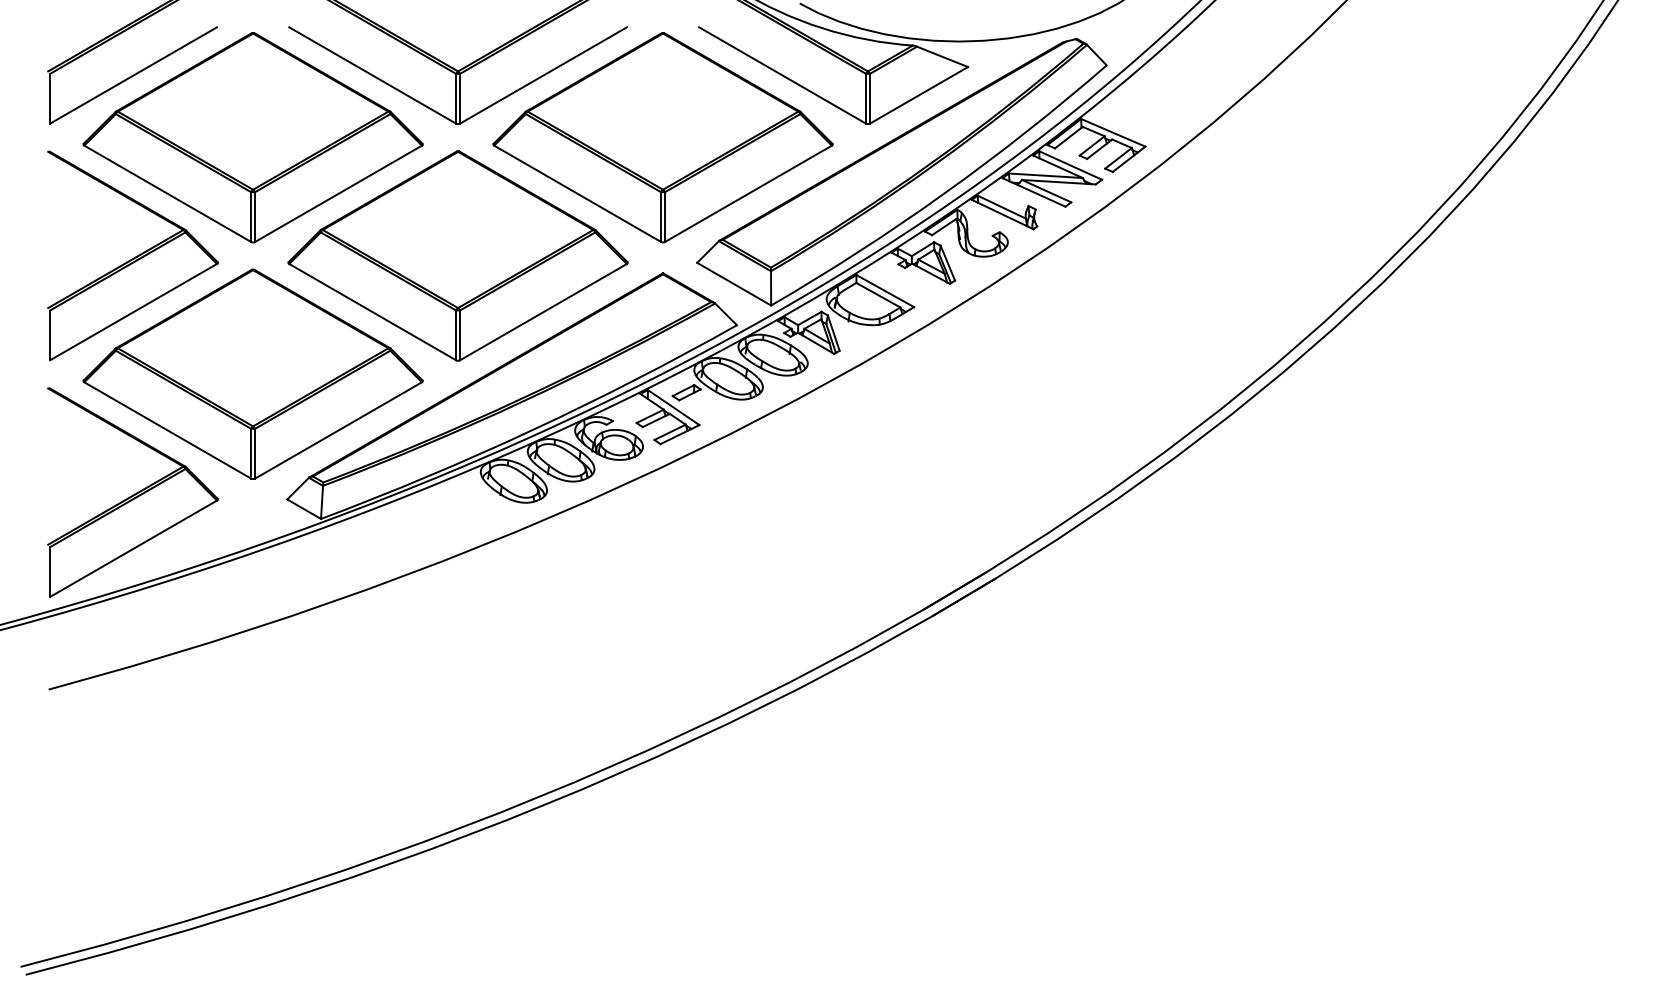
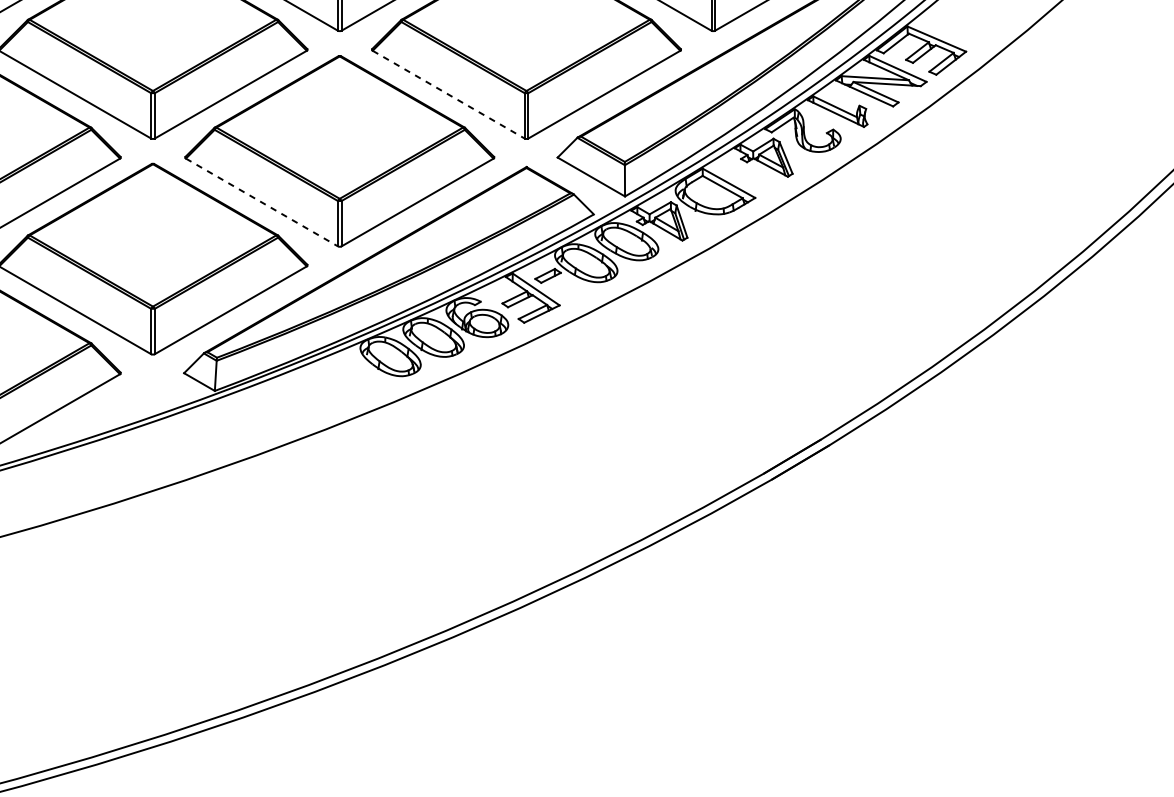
line: (578, 194) -> (449, 95), solid -> dashed
line: (373, 312) -> (262, 202), solid -> dashed

